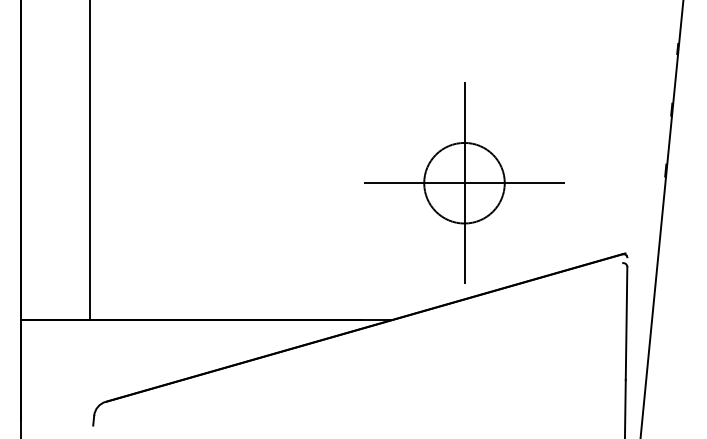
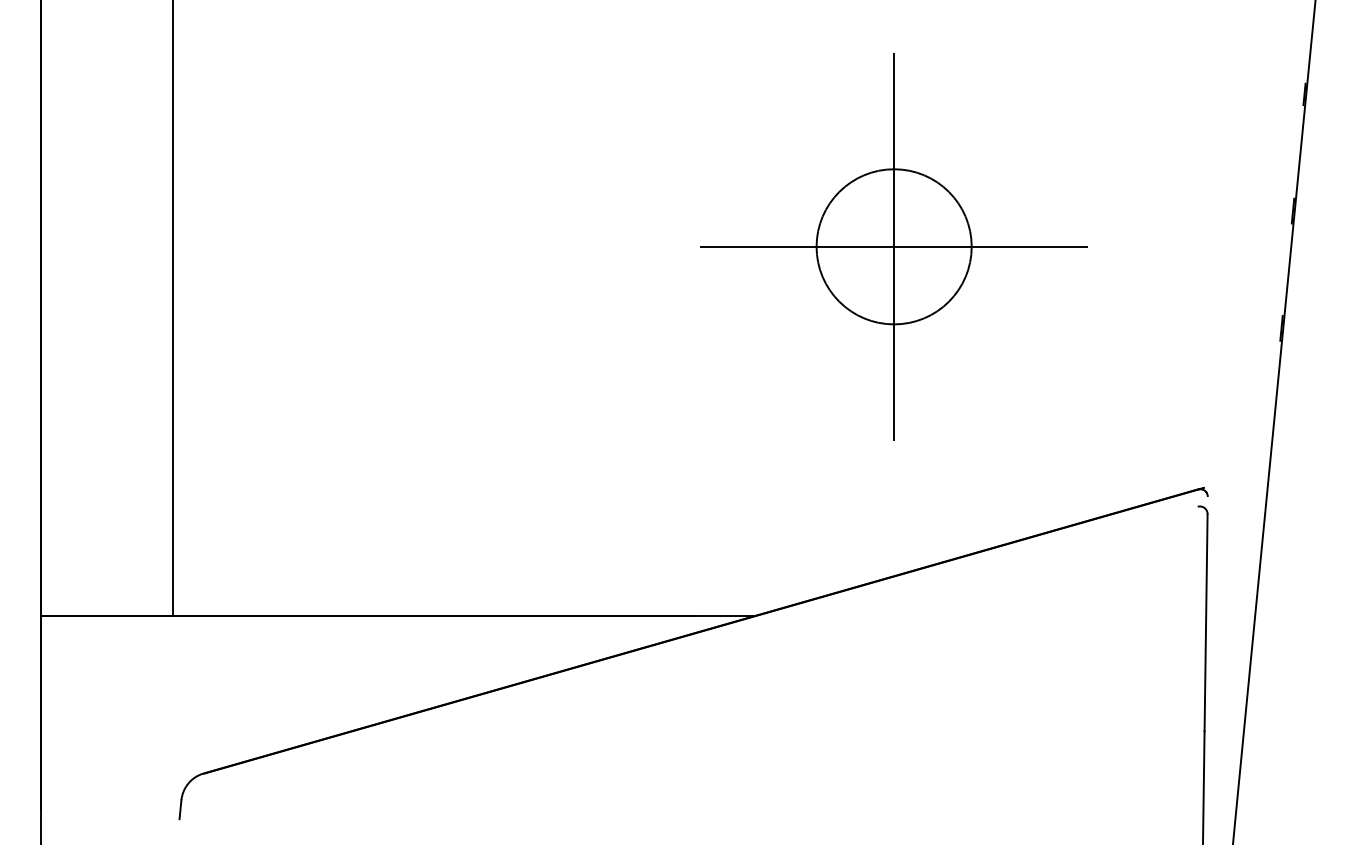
part: (464, 182) -> (894, 245), moved

